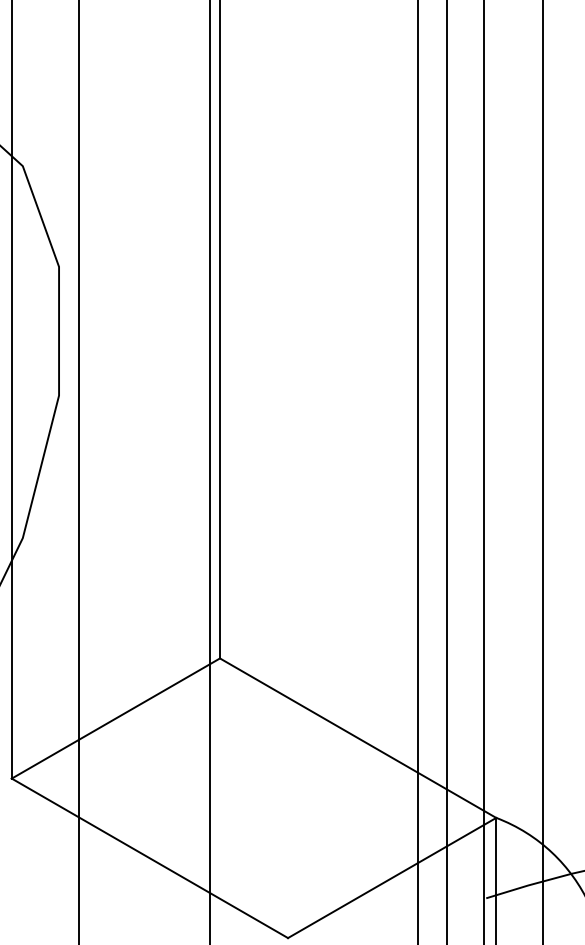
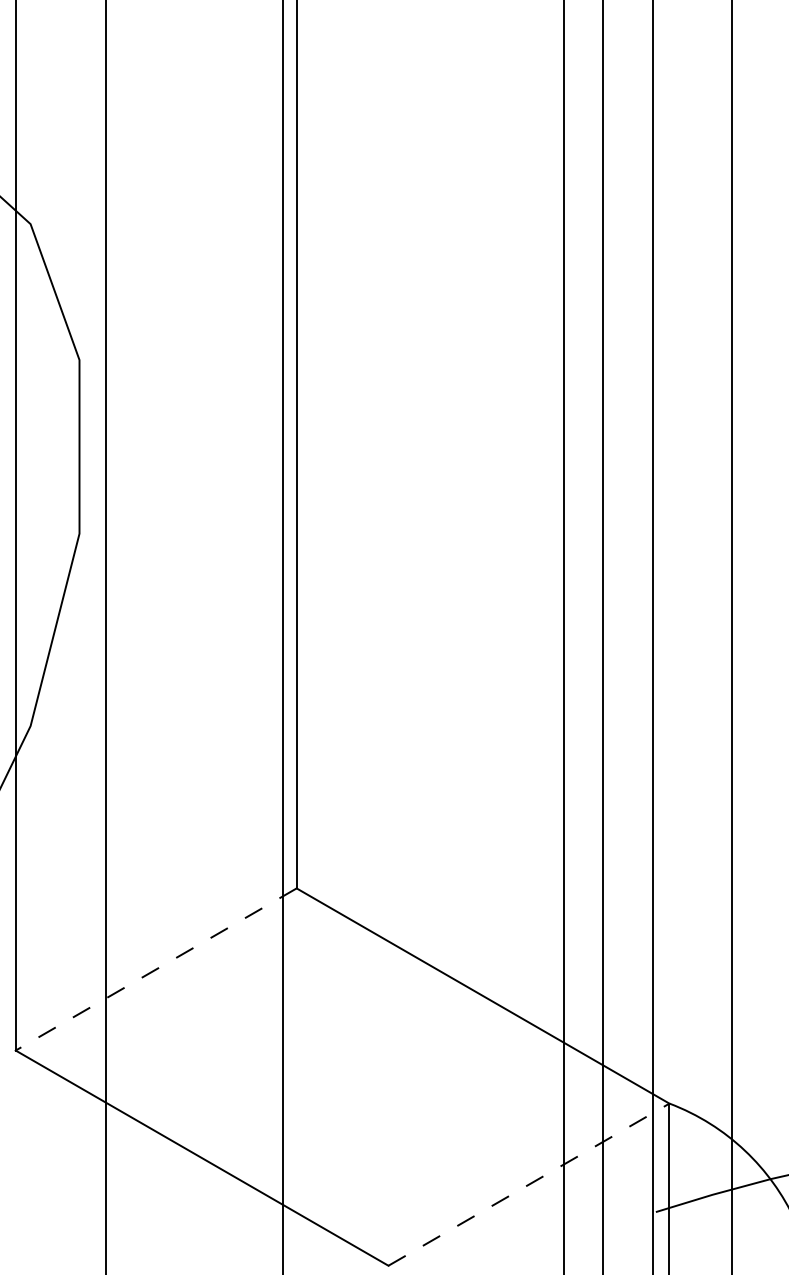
line: (115, 718) -> (155, 969), solid -> dashed
line: (392, 877) -> (529, 1184), solid -> dashed

